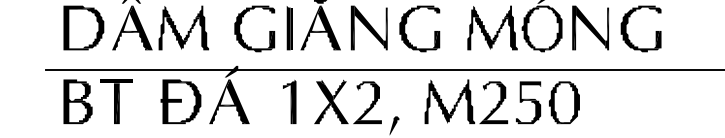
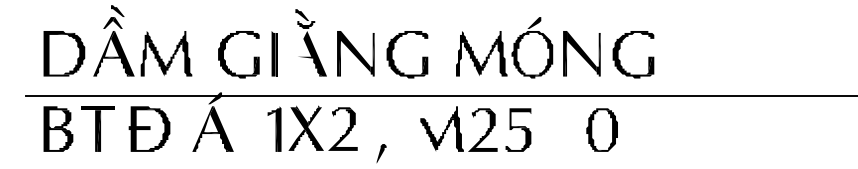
fill: (314, 27) -> (299, 53), removed
part: (180, 101) -> (149, 128), moved
fill: (429, 101) -> (417, 128), removed
part: (563, 102) -> (601, 129), moved
part: (338, 108) -> (313, 134), moved

